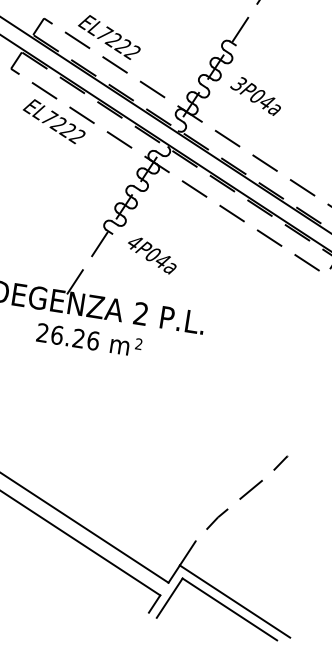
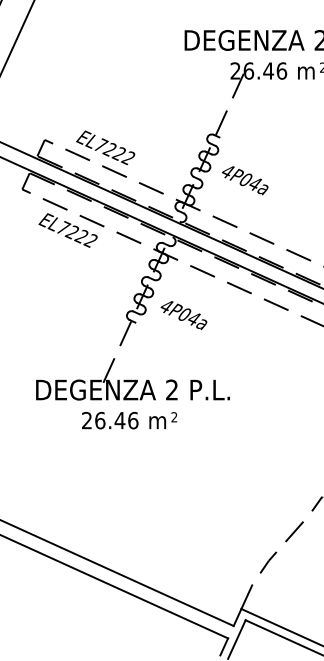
text: (238, 83) -> (227, 171), 3P04a -> 4P04a
text: (151, 255) -> (183, 315), moved
text: (78, 338) -> (119, 420), 26.26 -> 26.46

